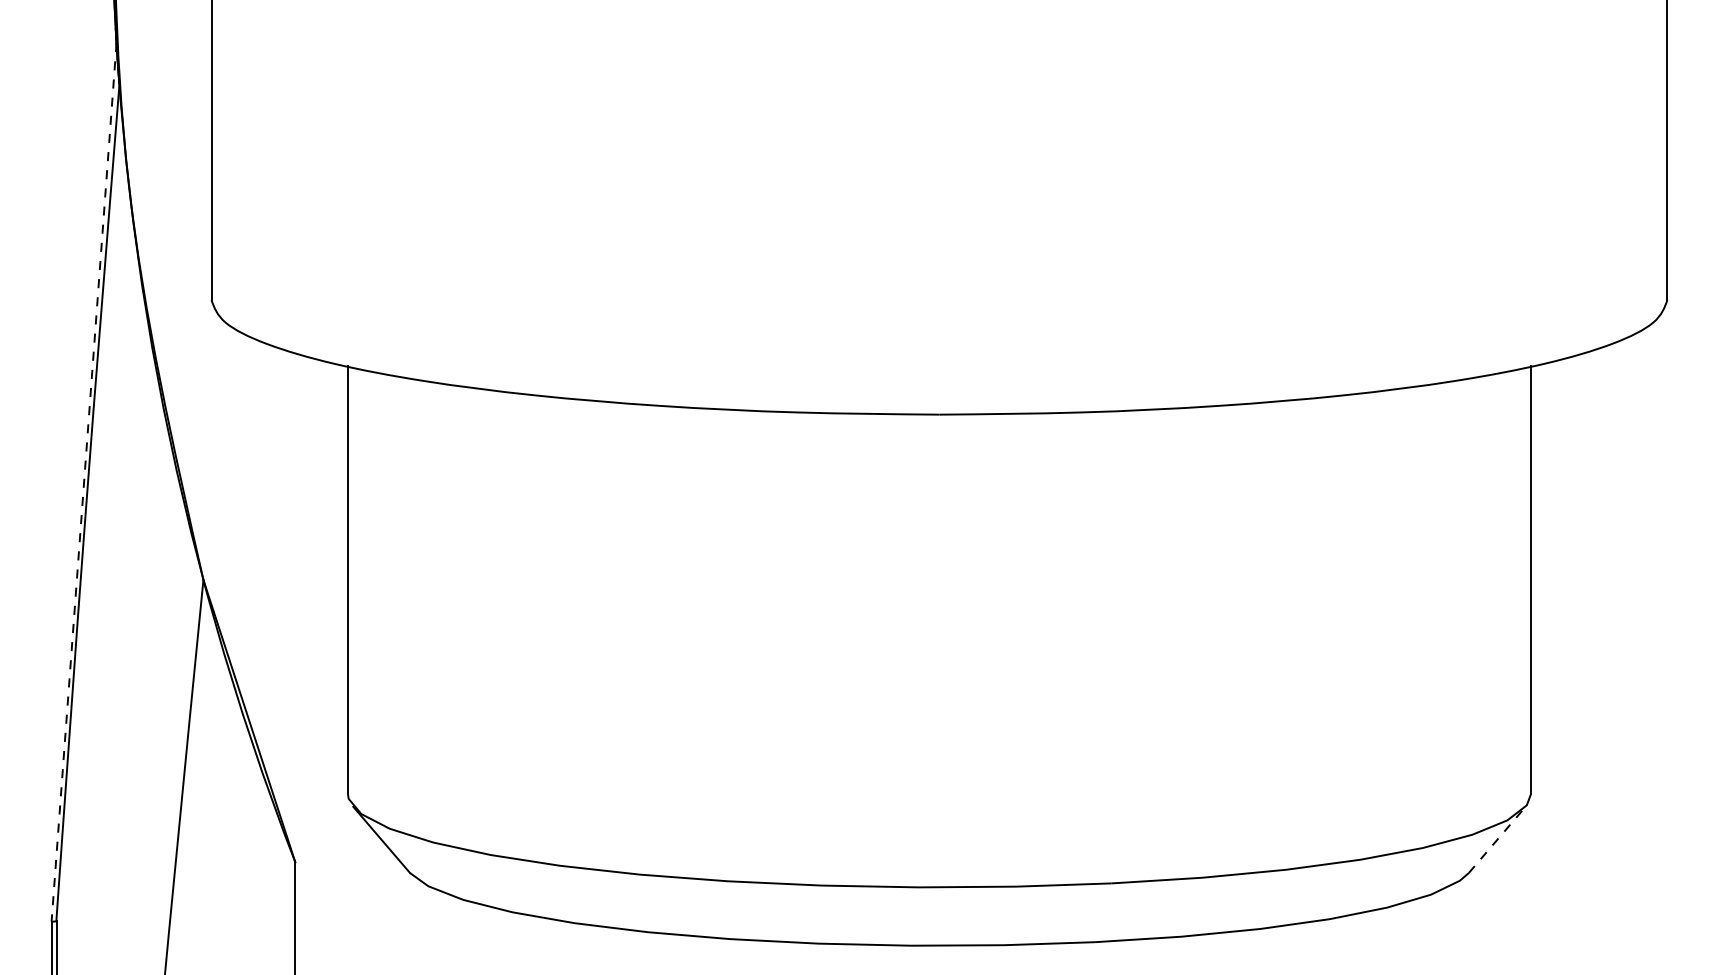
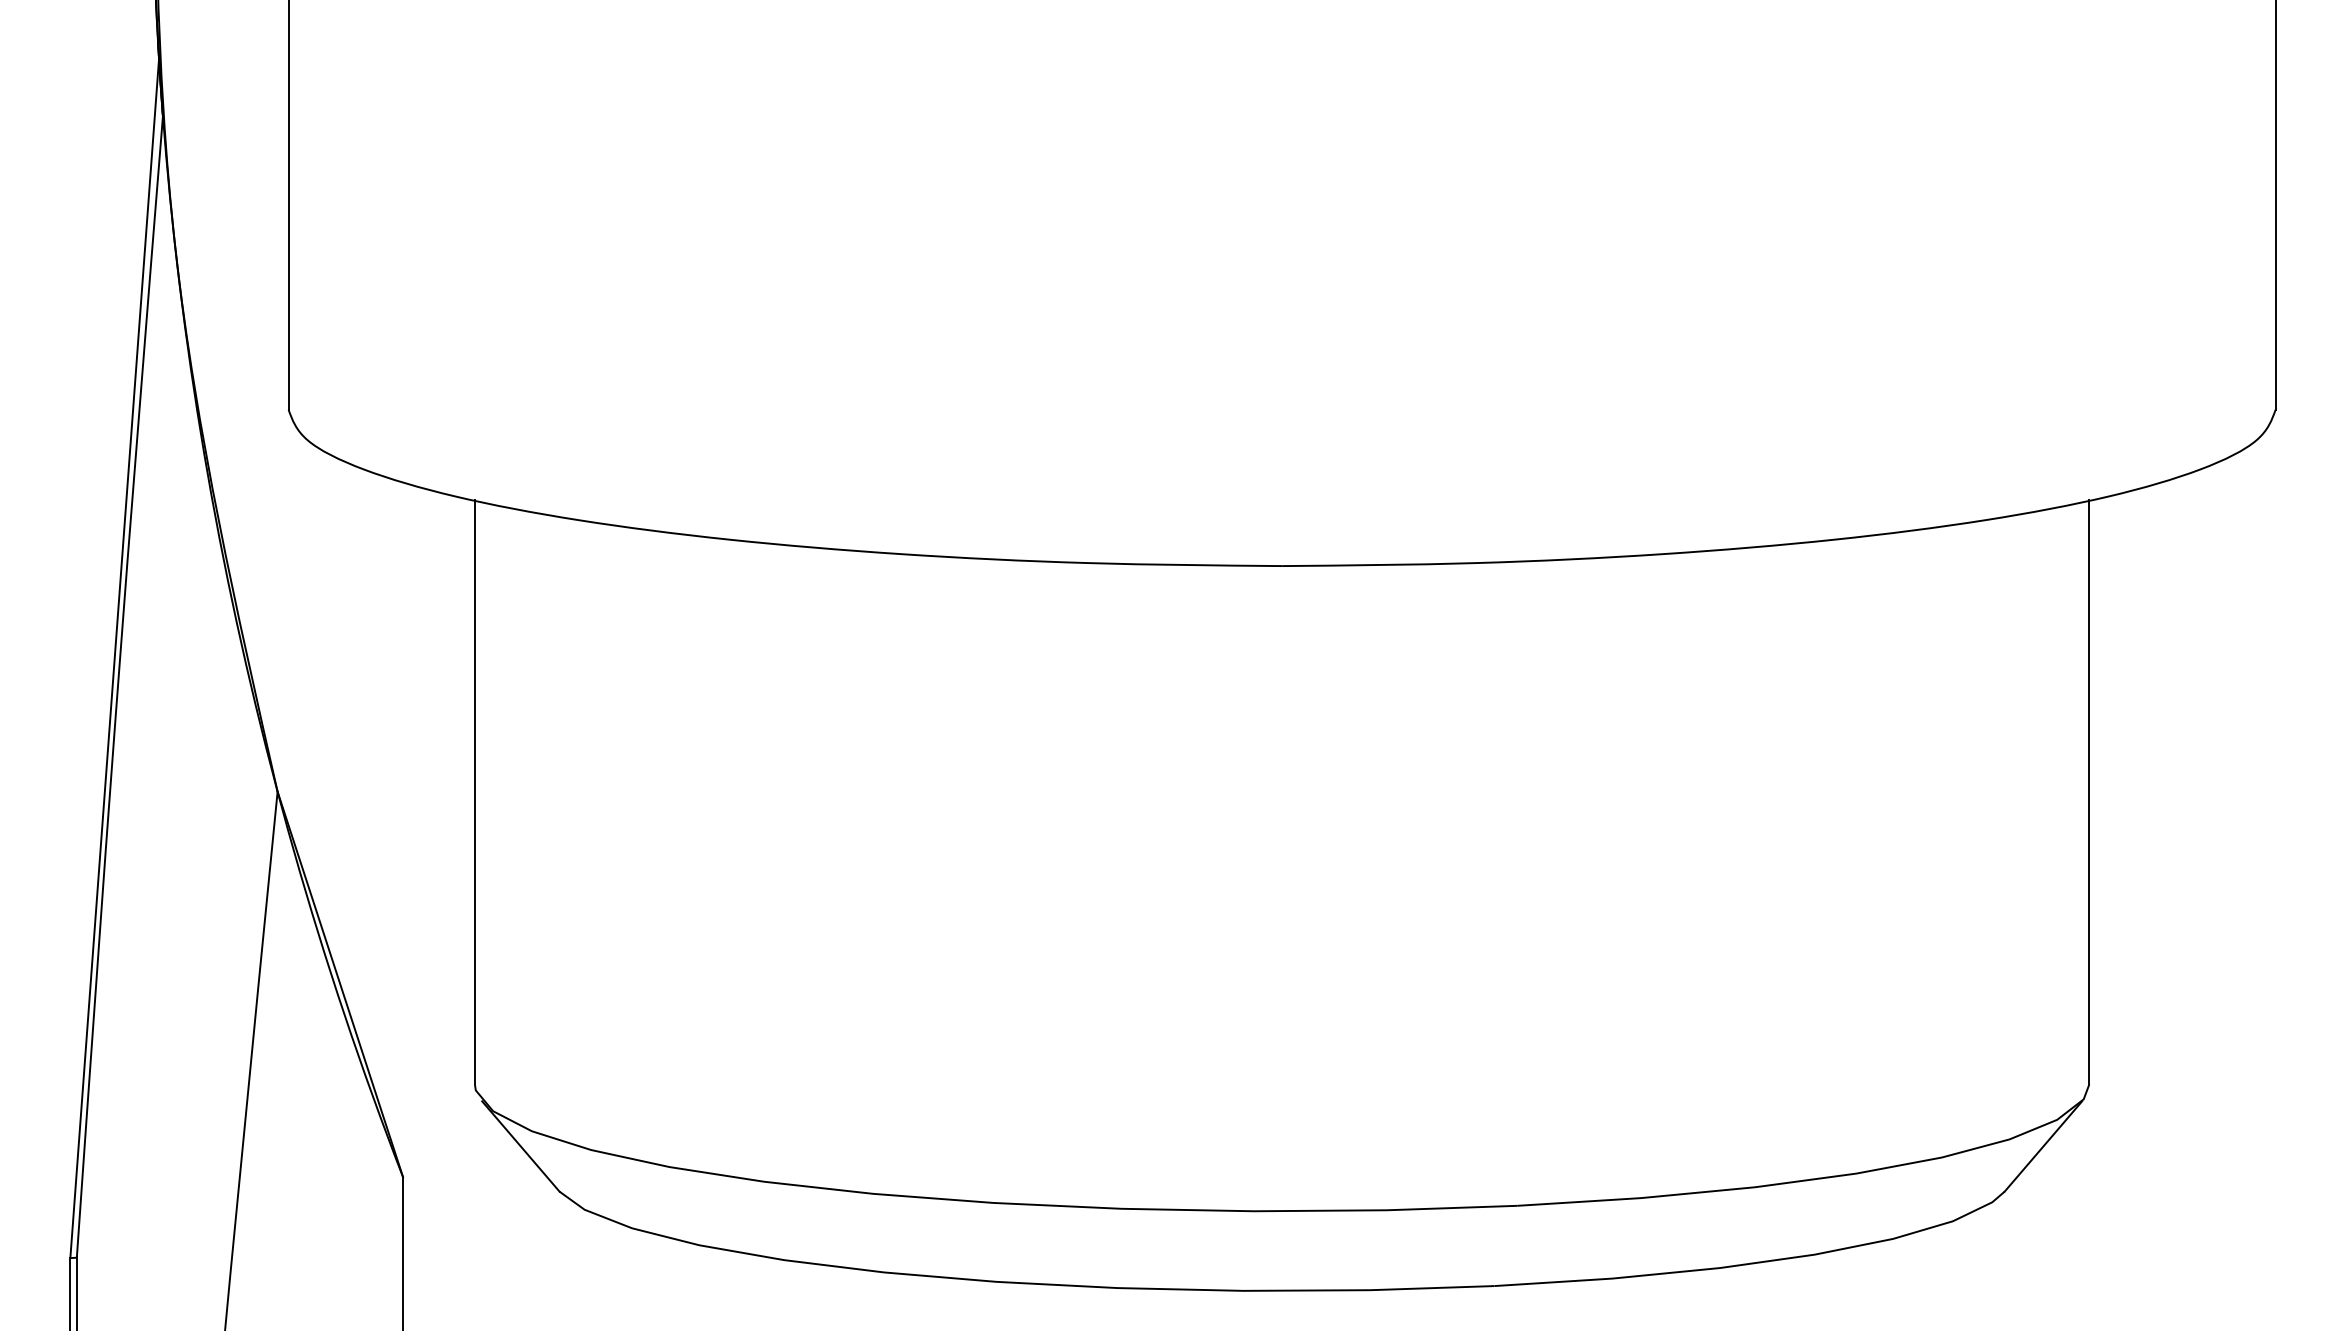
line: (83, 483) -> (114, 659), dashed -> solid
line: (1497, 839) -> (2043, 1146), dashed -> solid

